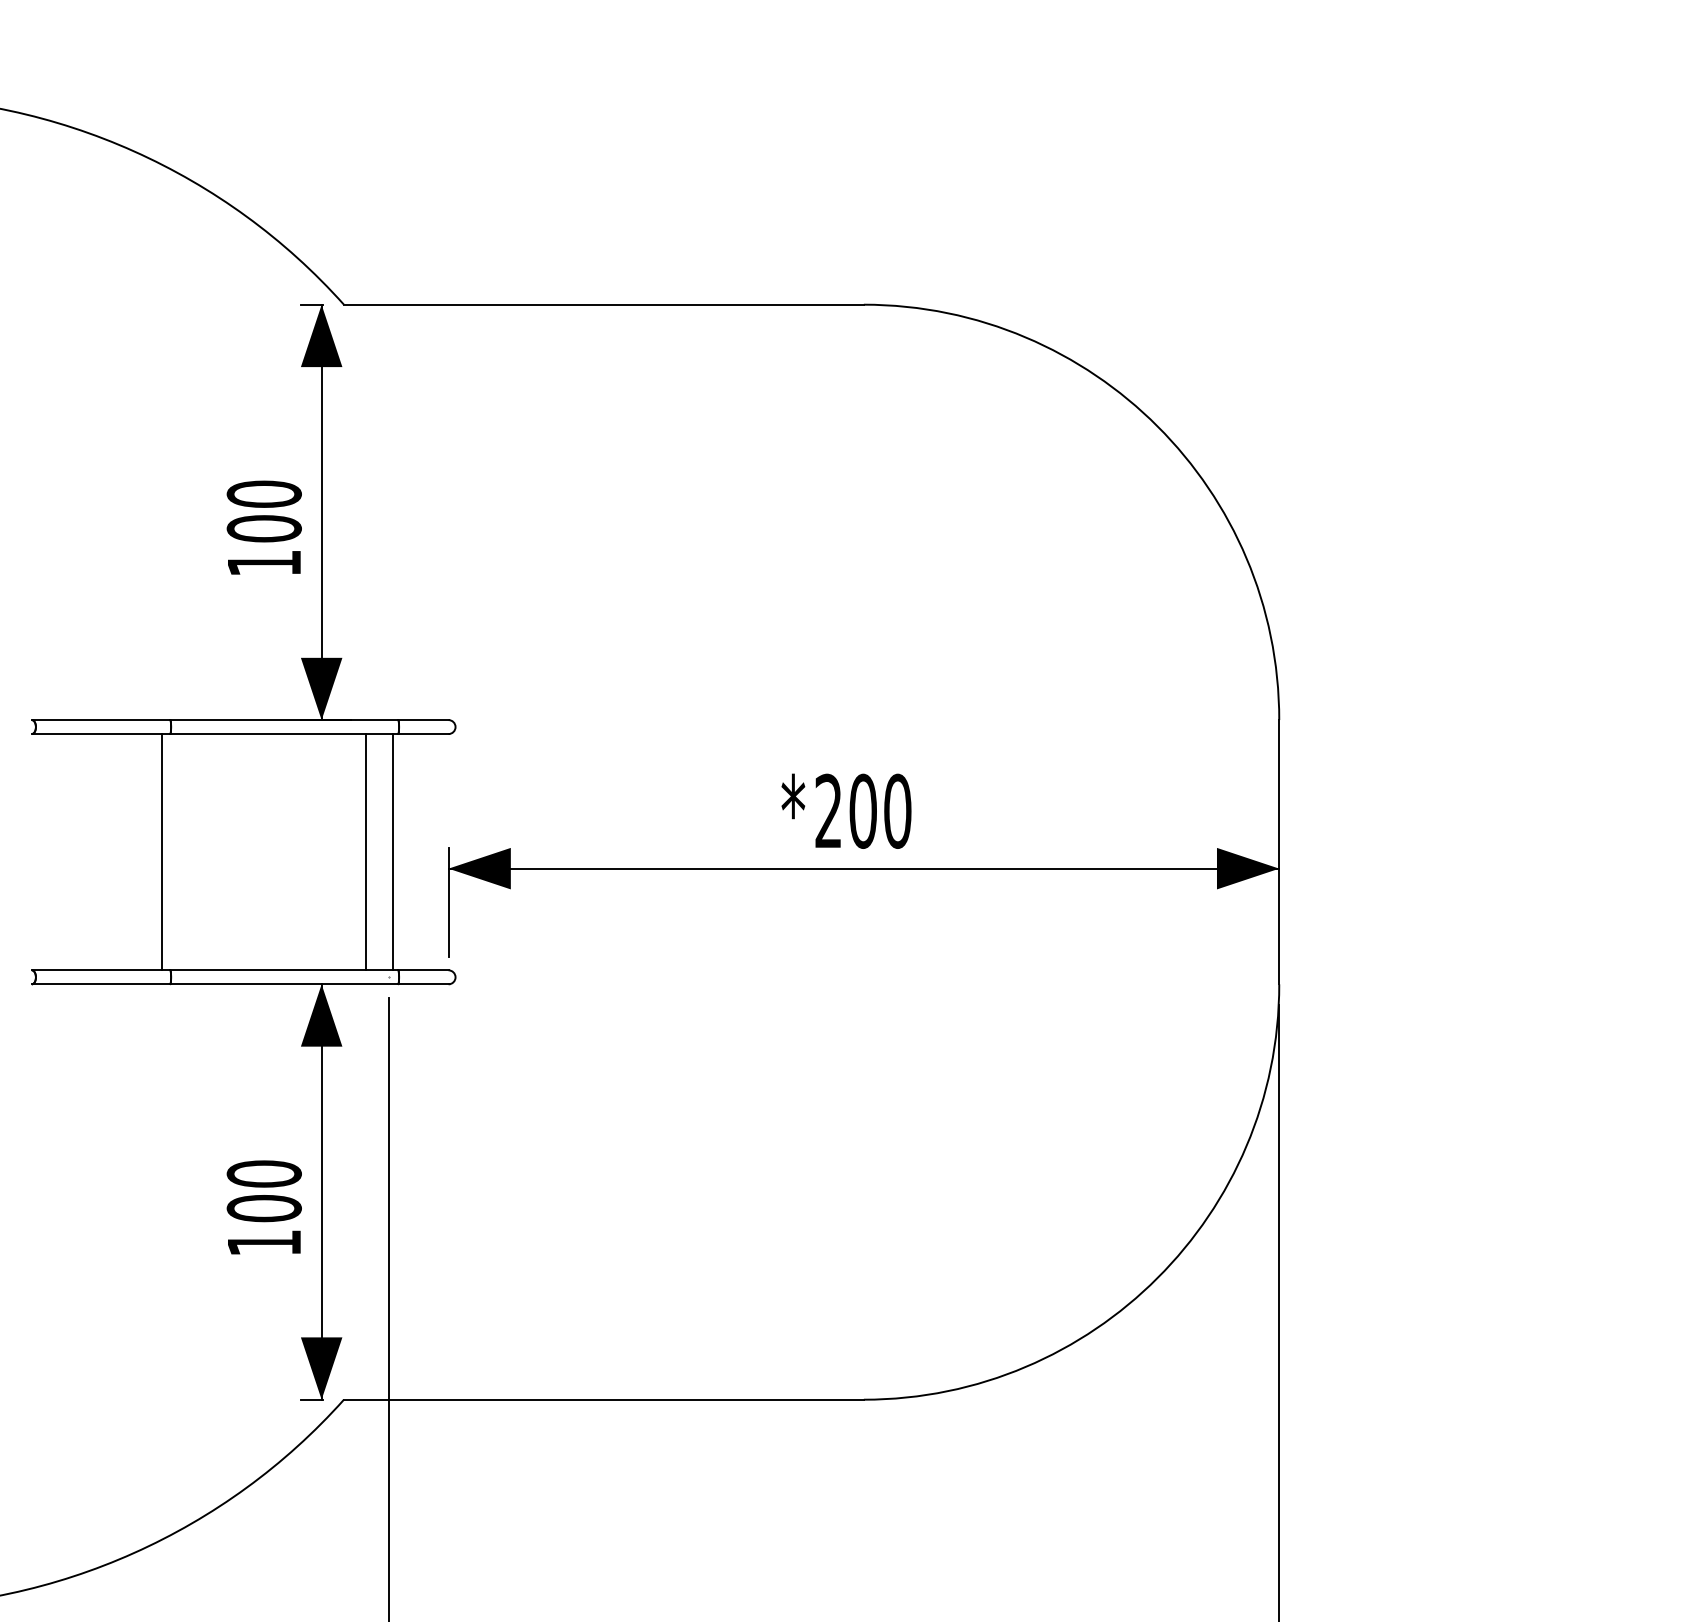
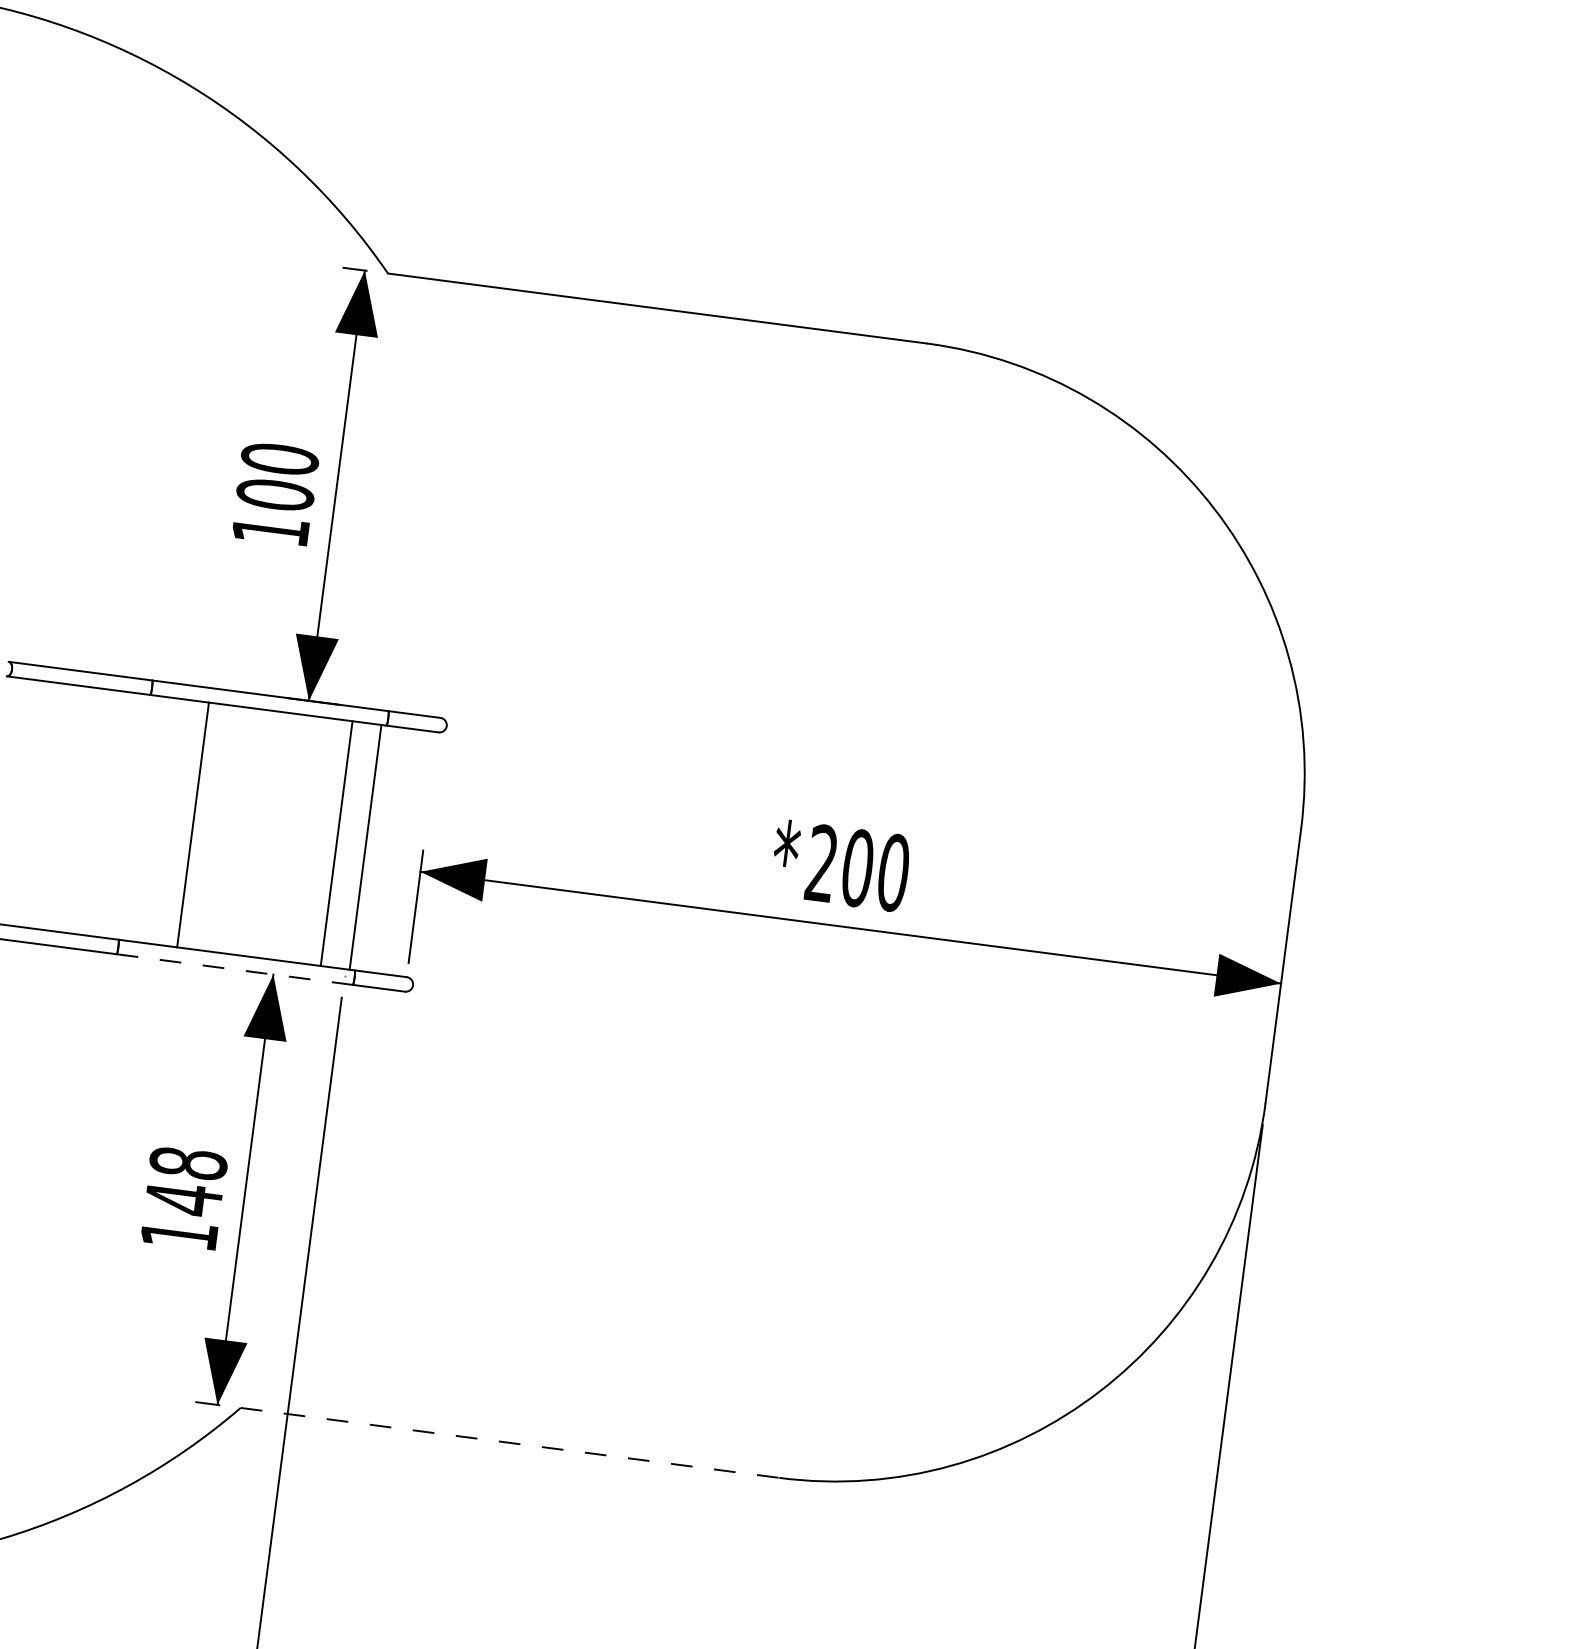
line: (161, 852) -> (192, 825), moved
line: (284, 984) -> (234, 969), solid -> dashed
text: (263, 1191) -> (185, 1181), 100 -> 148
line: (603, 1399) -> (509, 1442), solid -> dashed

